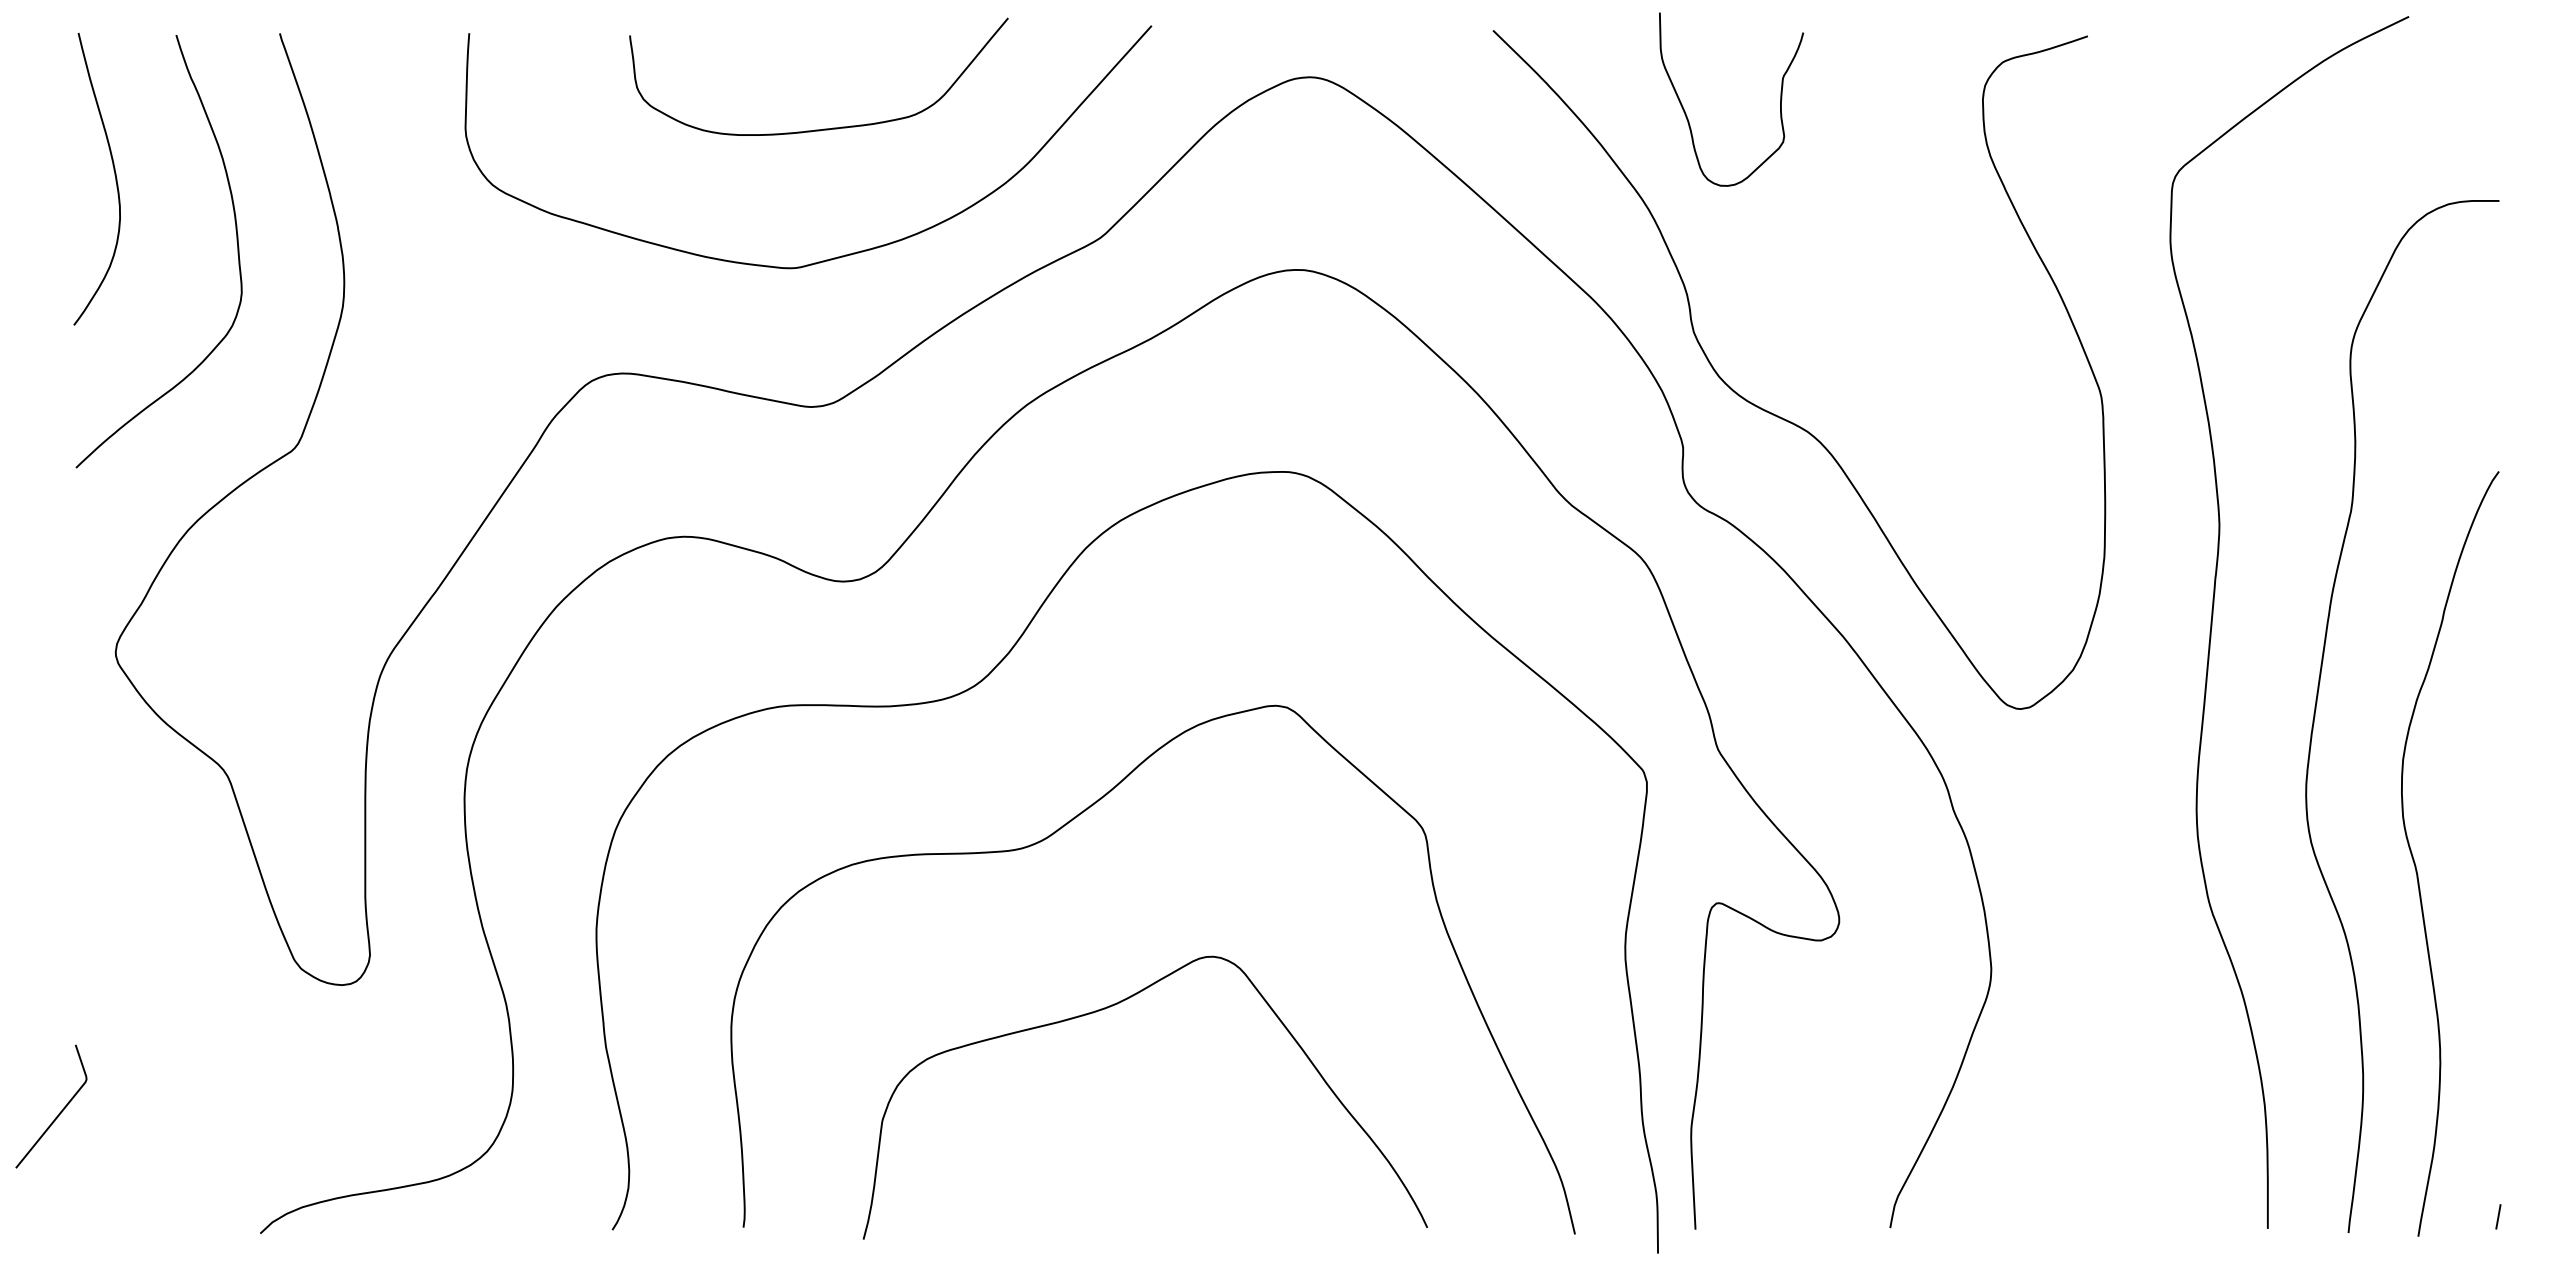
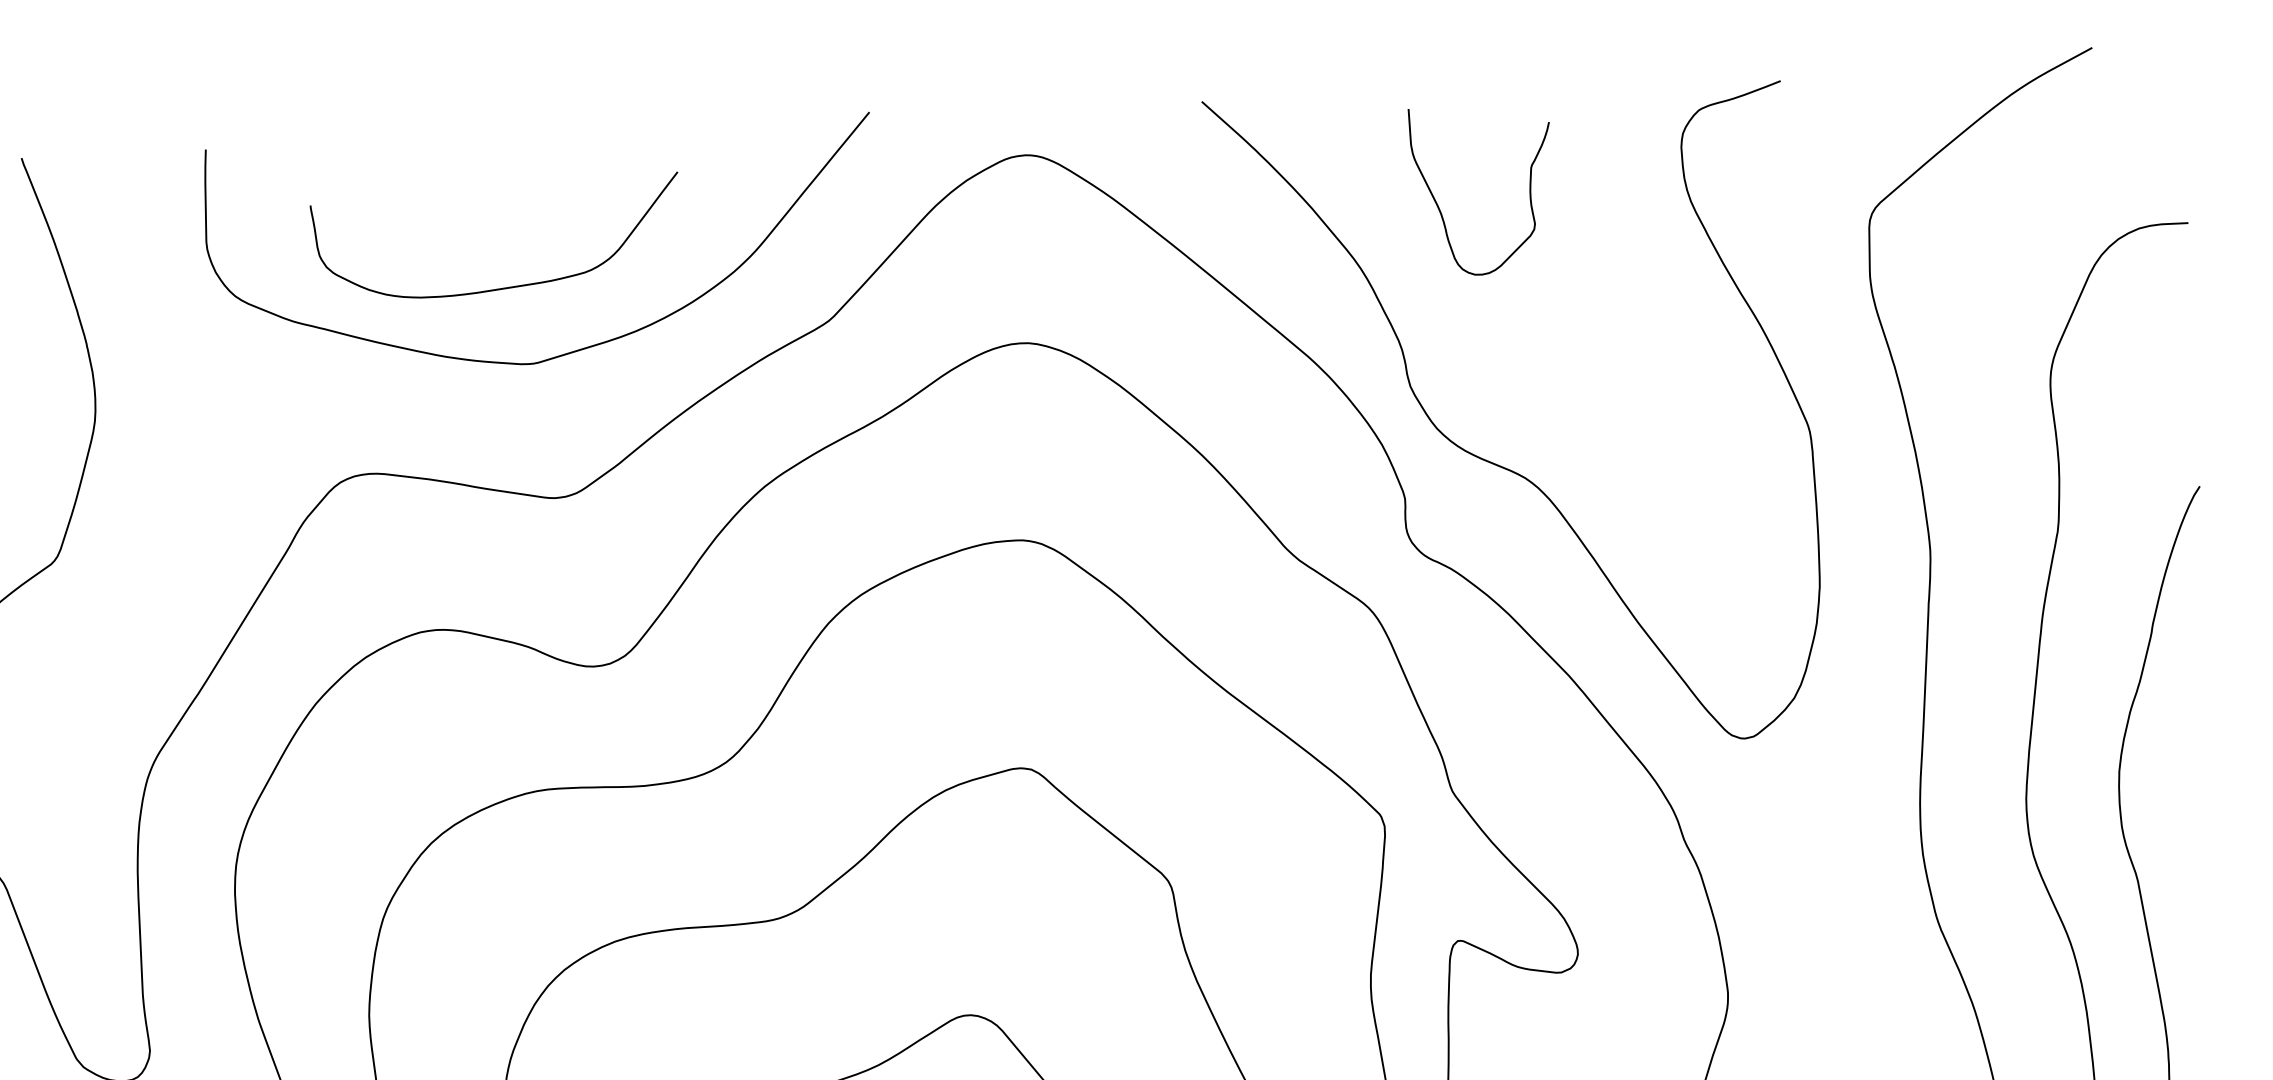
curve: (1688, 118) -> (1441, 210), moved
curve: (823, 128) -> (502, 287), moved

